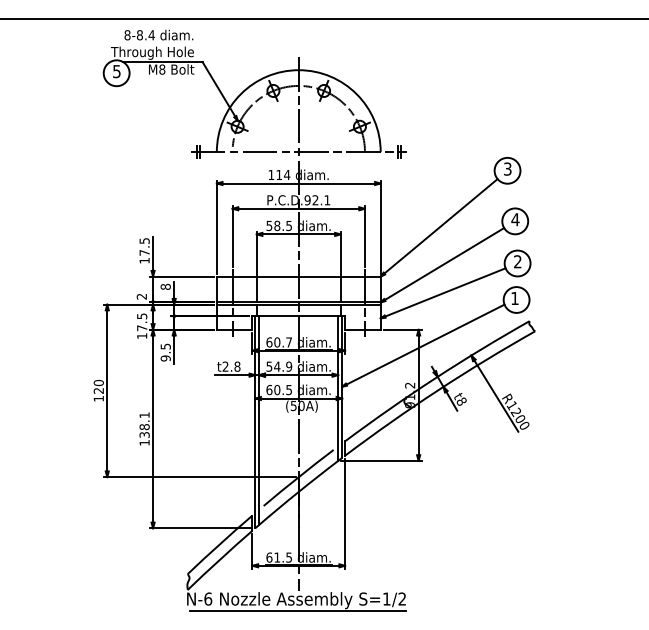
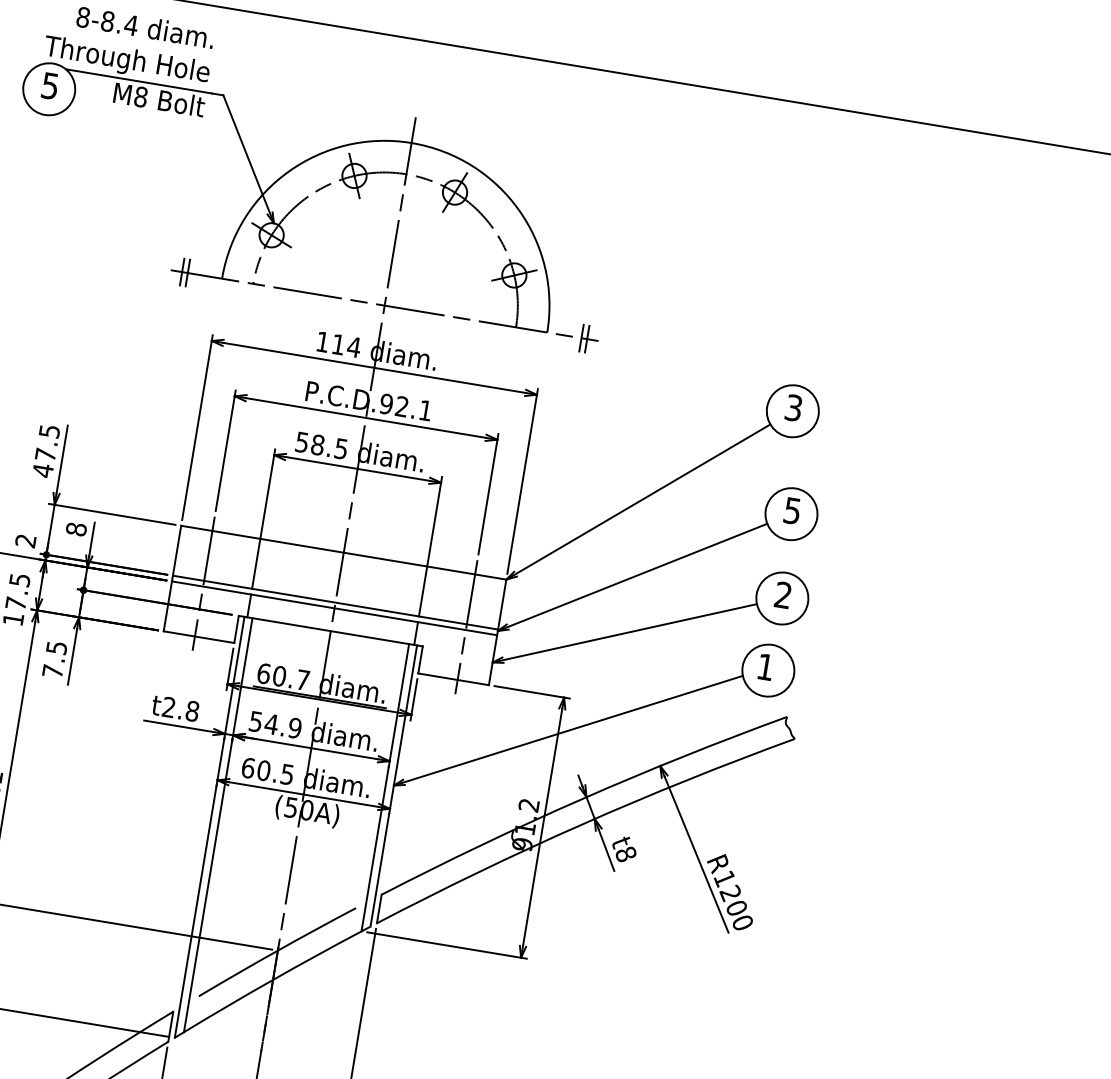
text: (515, 219) -> (792, 510), 4 -> 5
text: (144, 260) -> (42, 469), 17.5 -> 47.5
text: (165, 358) -> (52, 671), 9.5 -> 7.5

